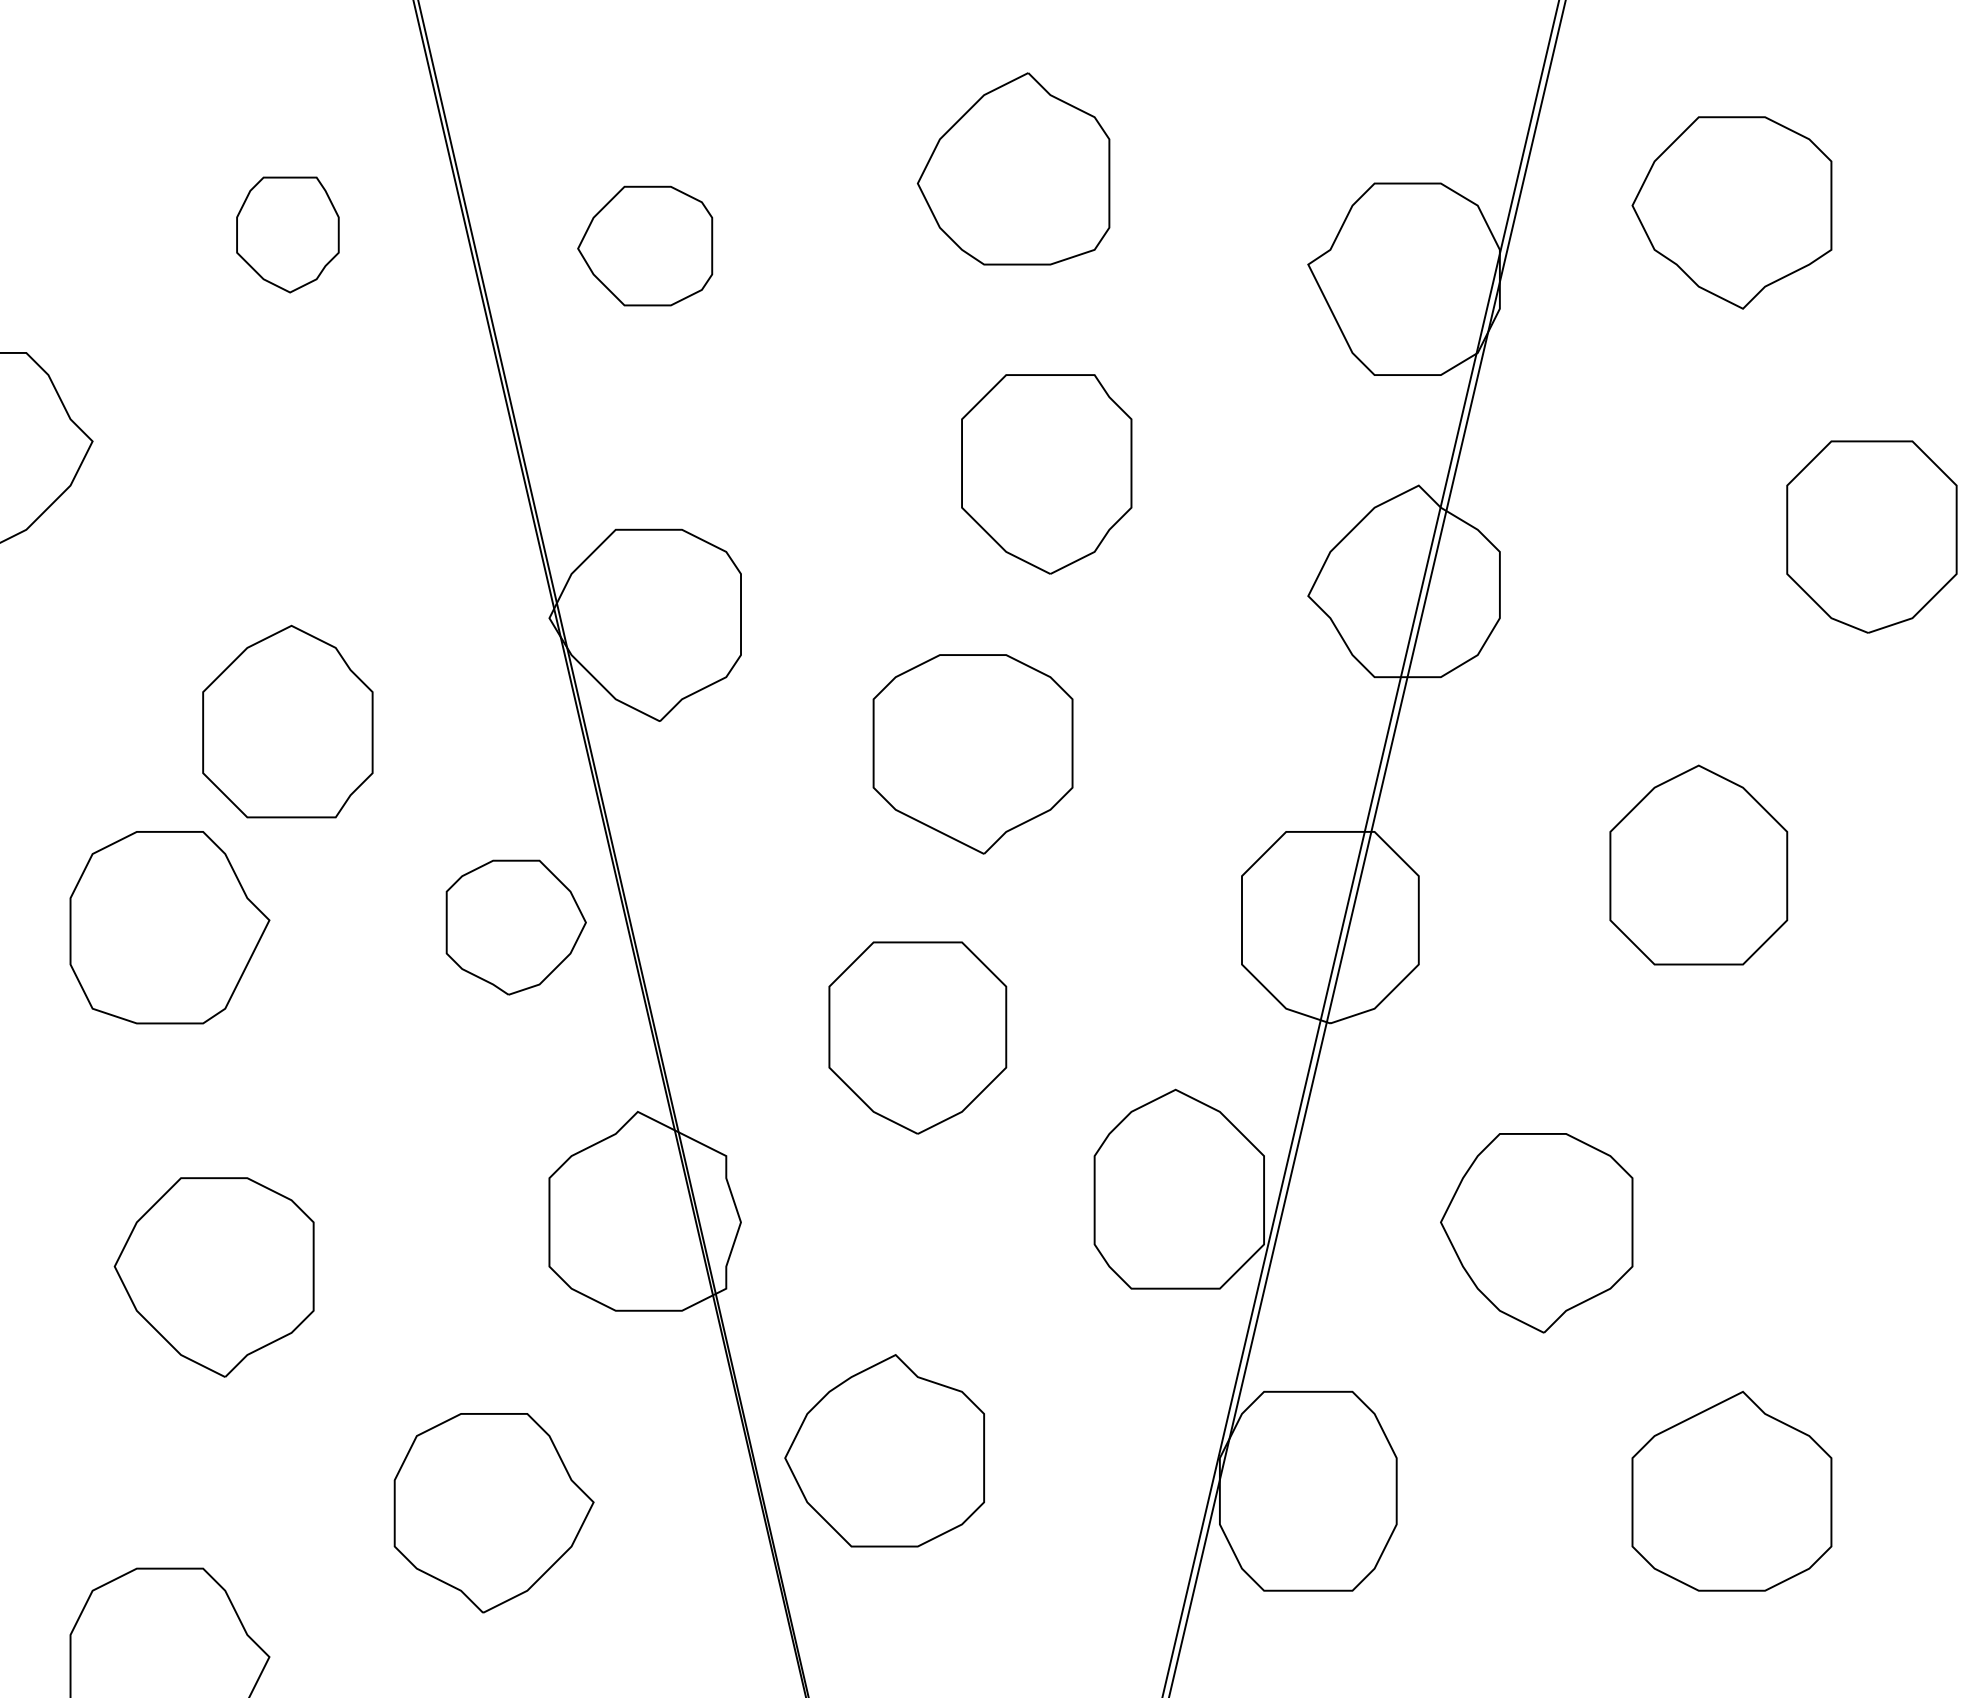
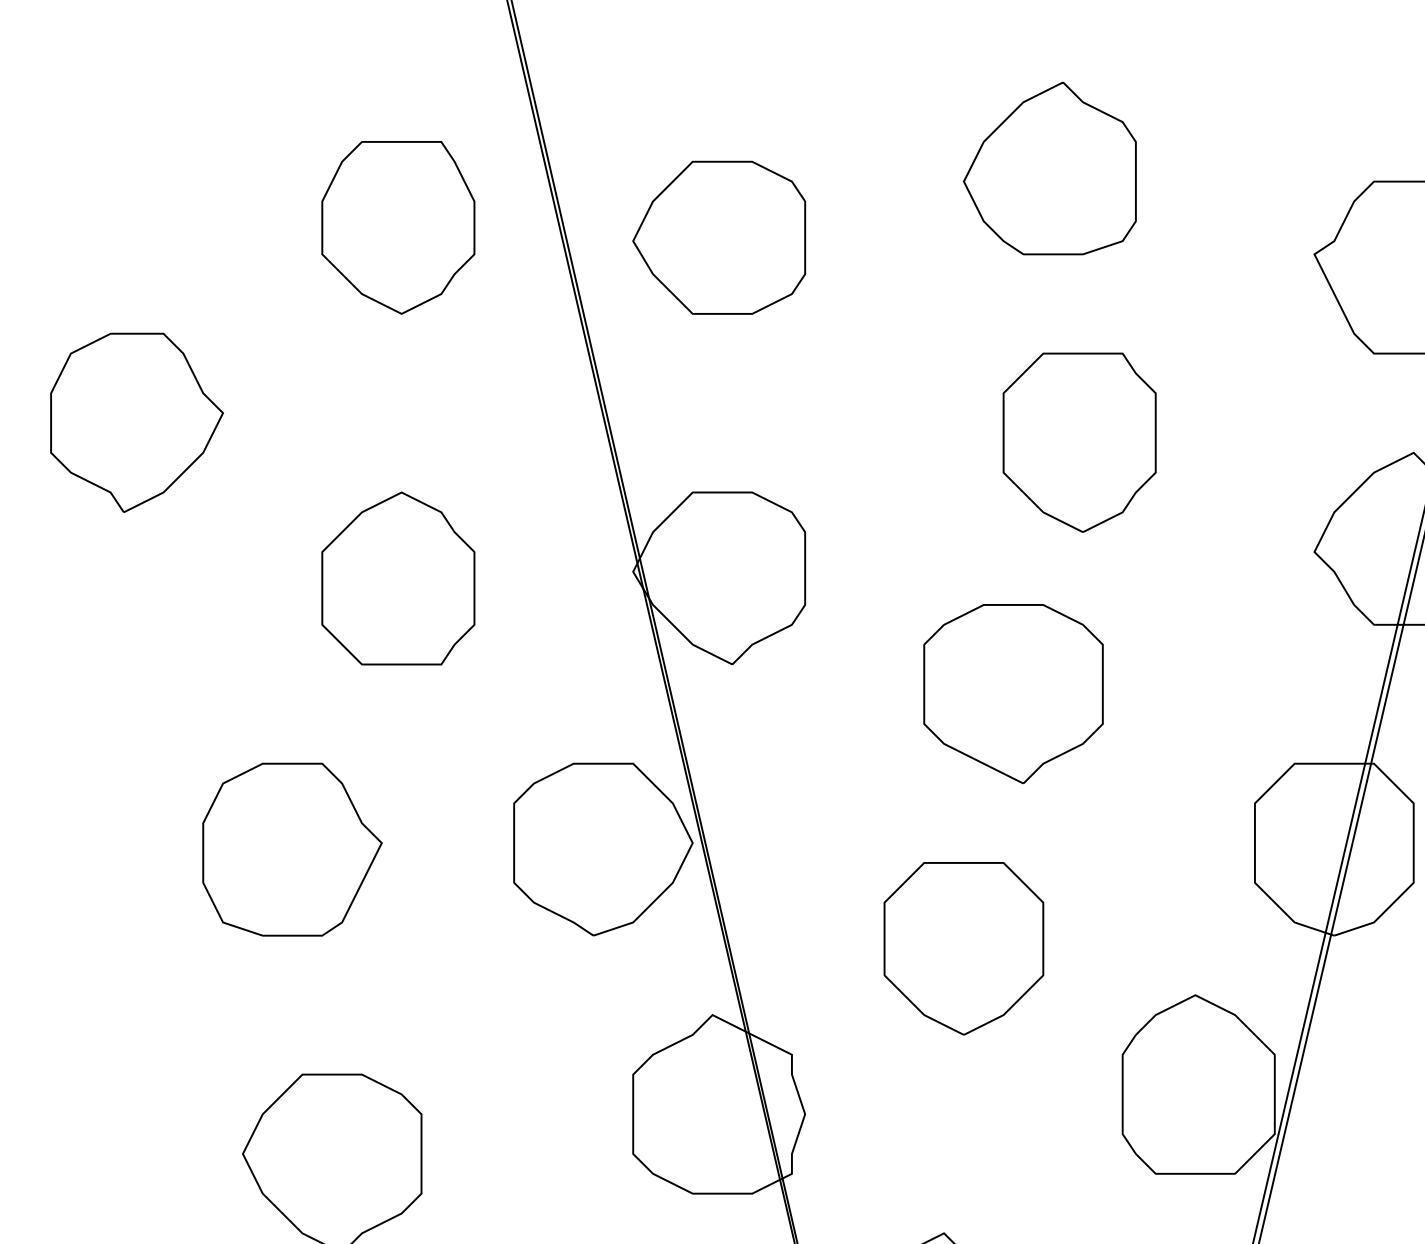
part: (287, 234) -> (398, 227), size x1.67
part: (644, 245) -> (718, 237), size x1.43
part: (287, 721) -> (398, 578), moved
part: (516, 927) -> (603, 849), size x1.43

